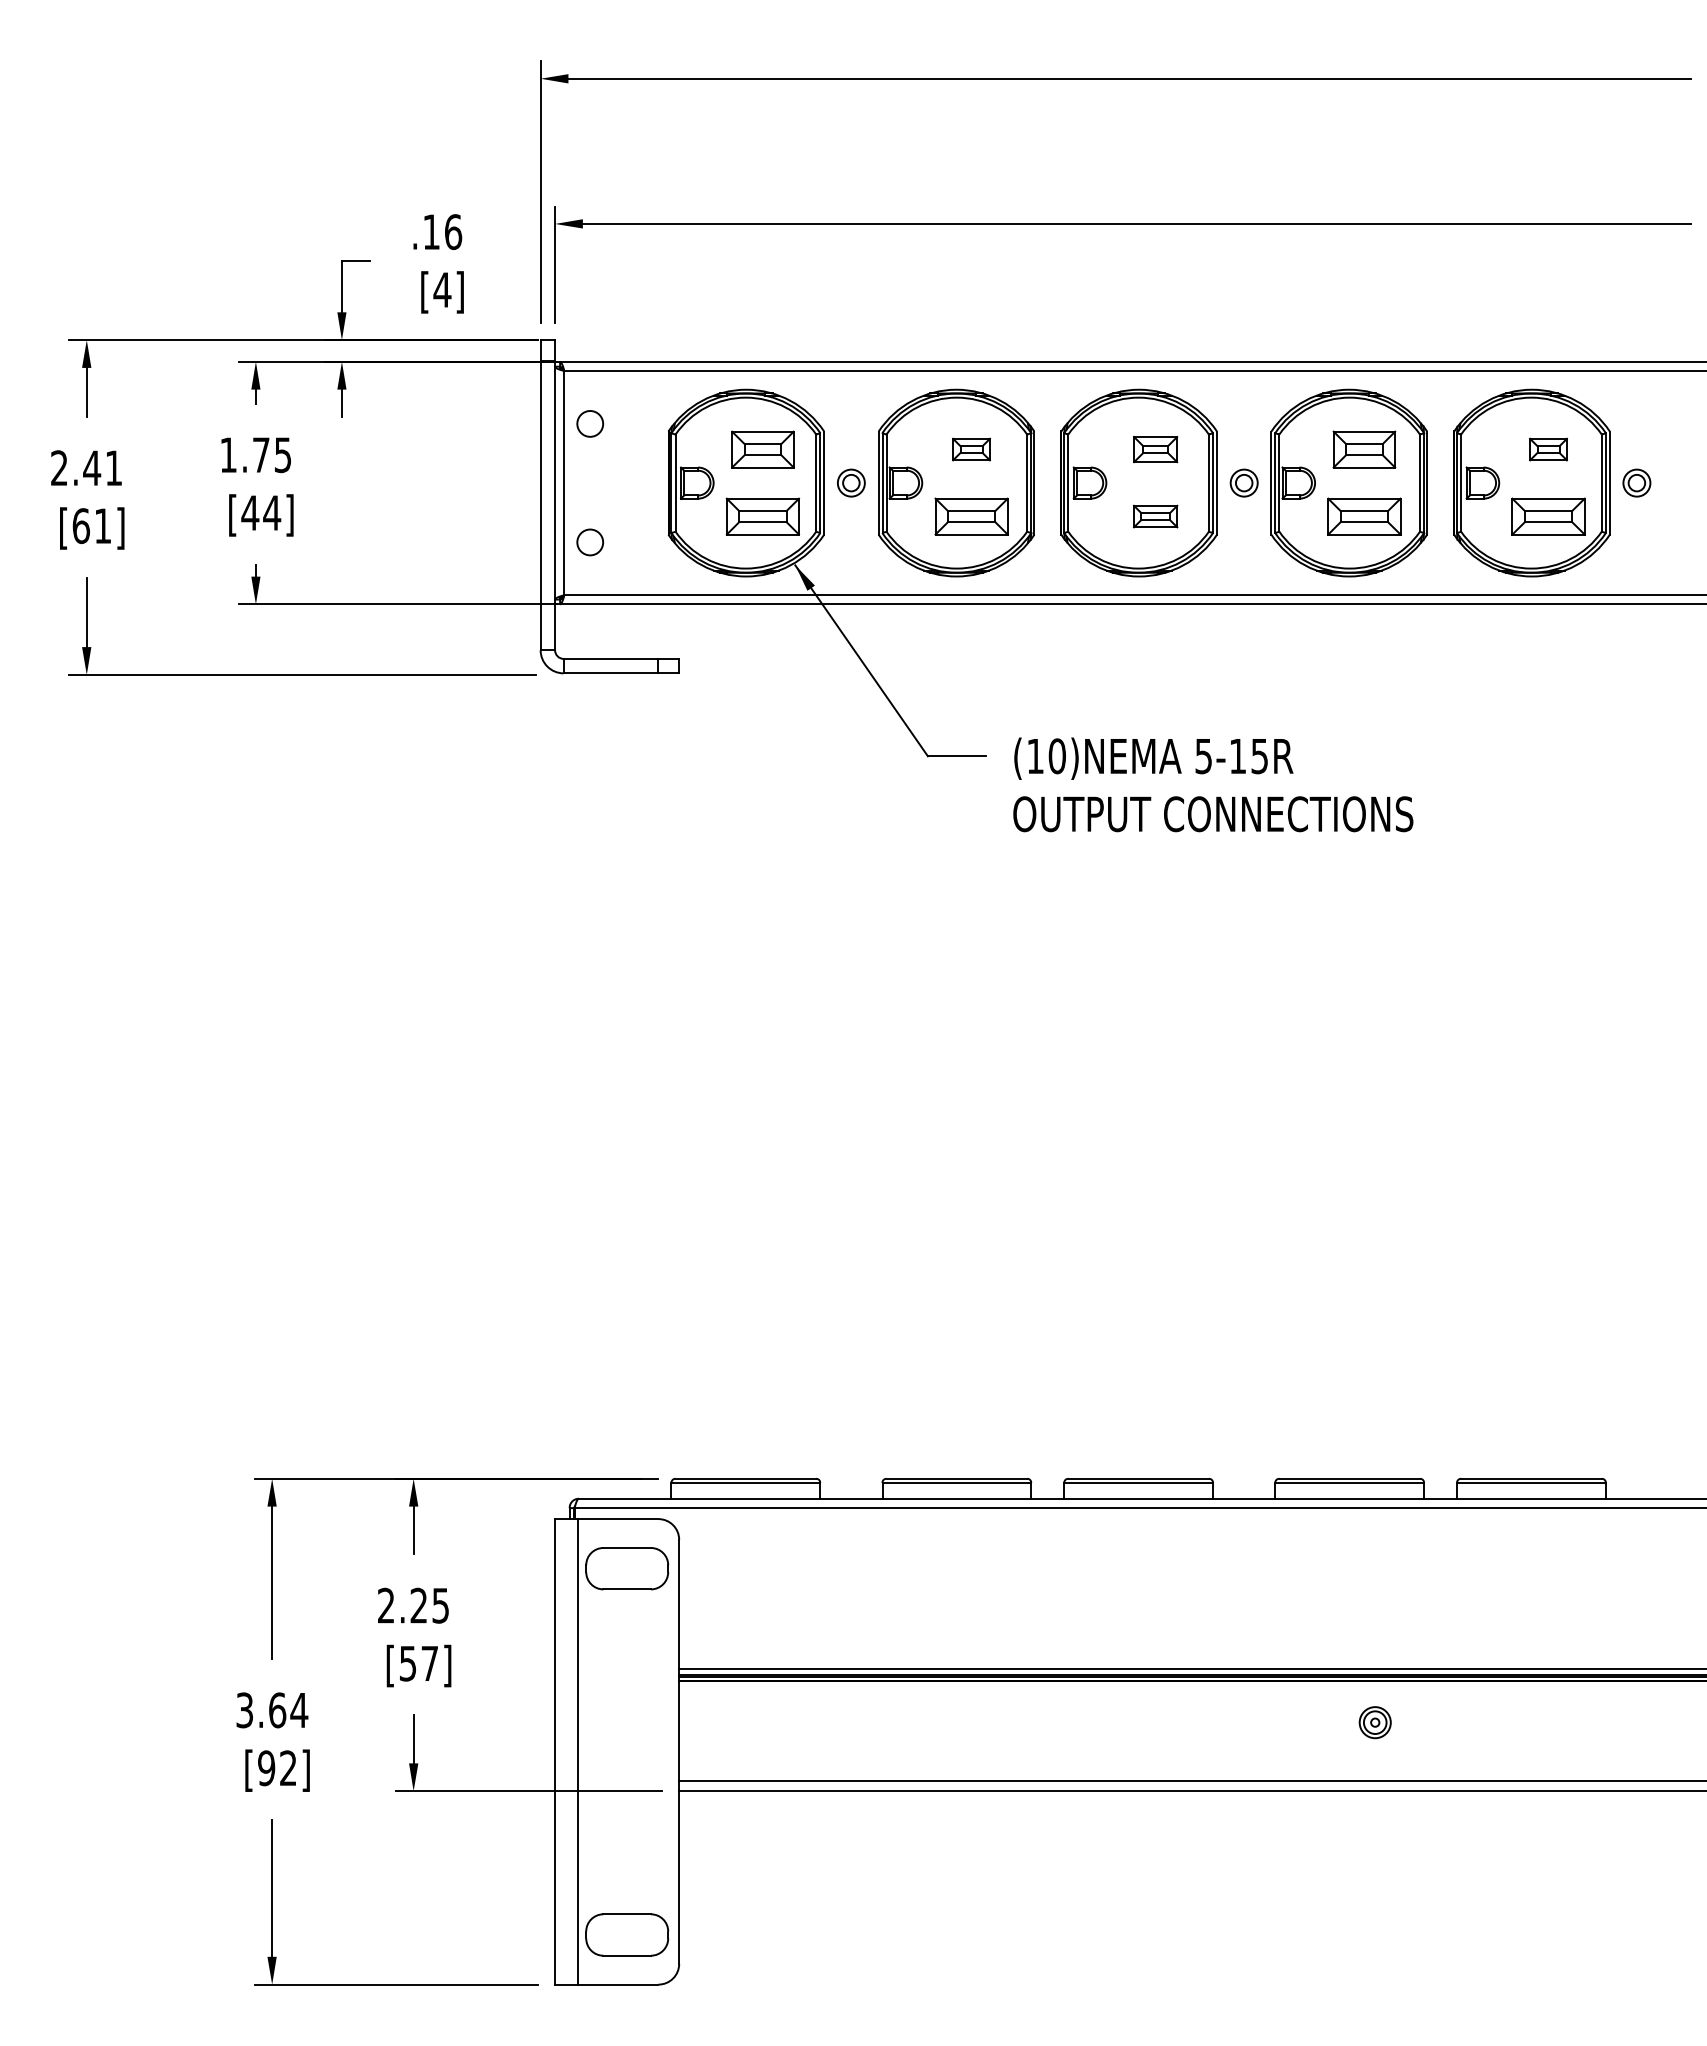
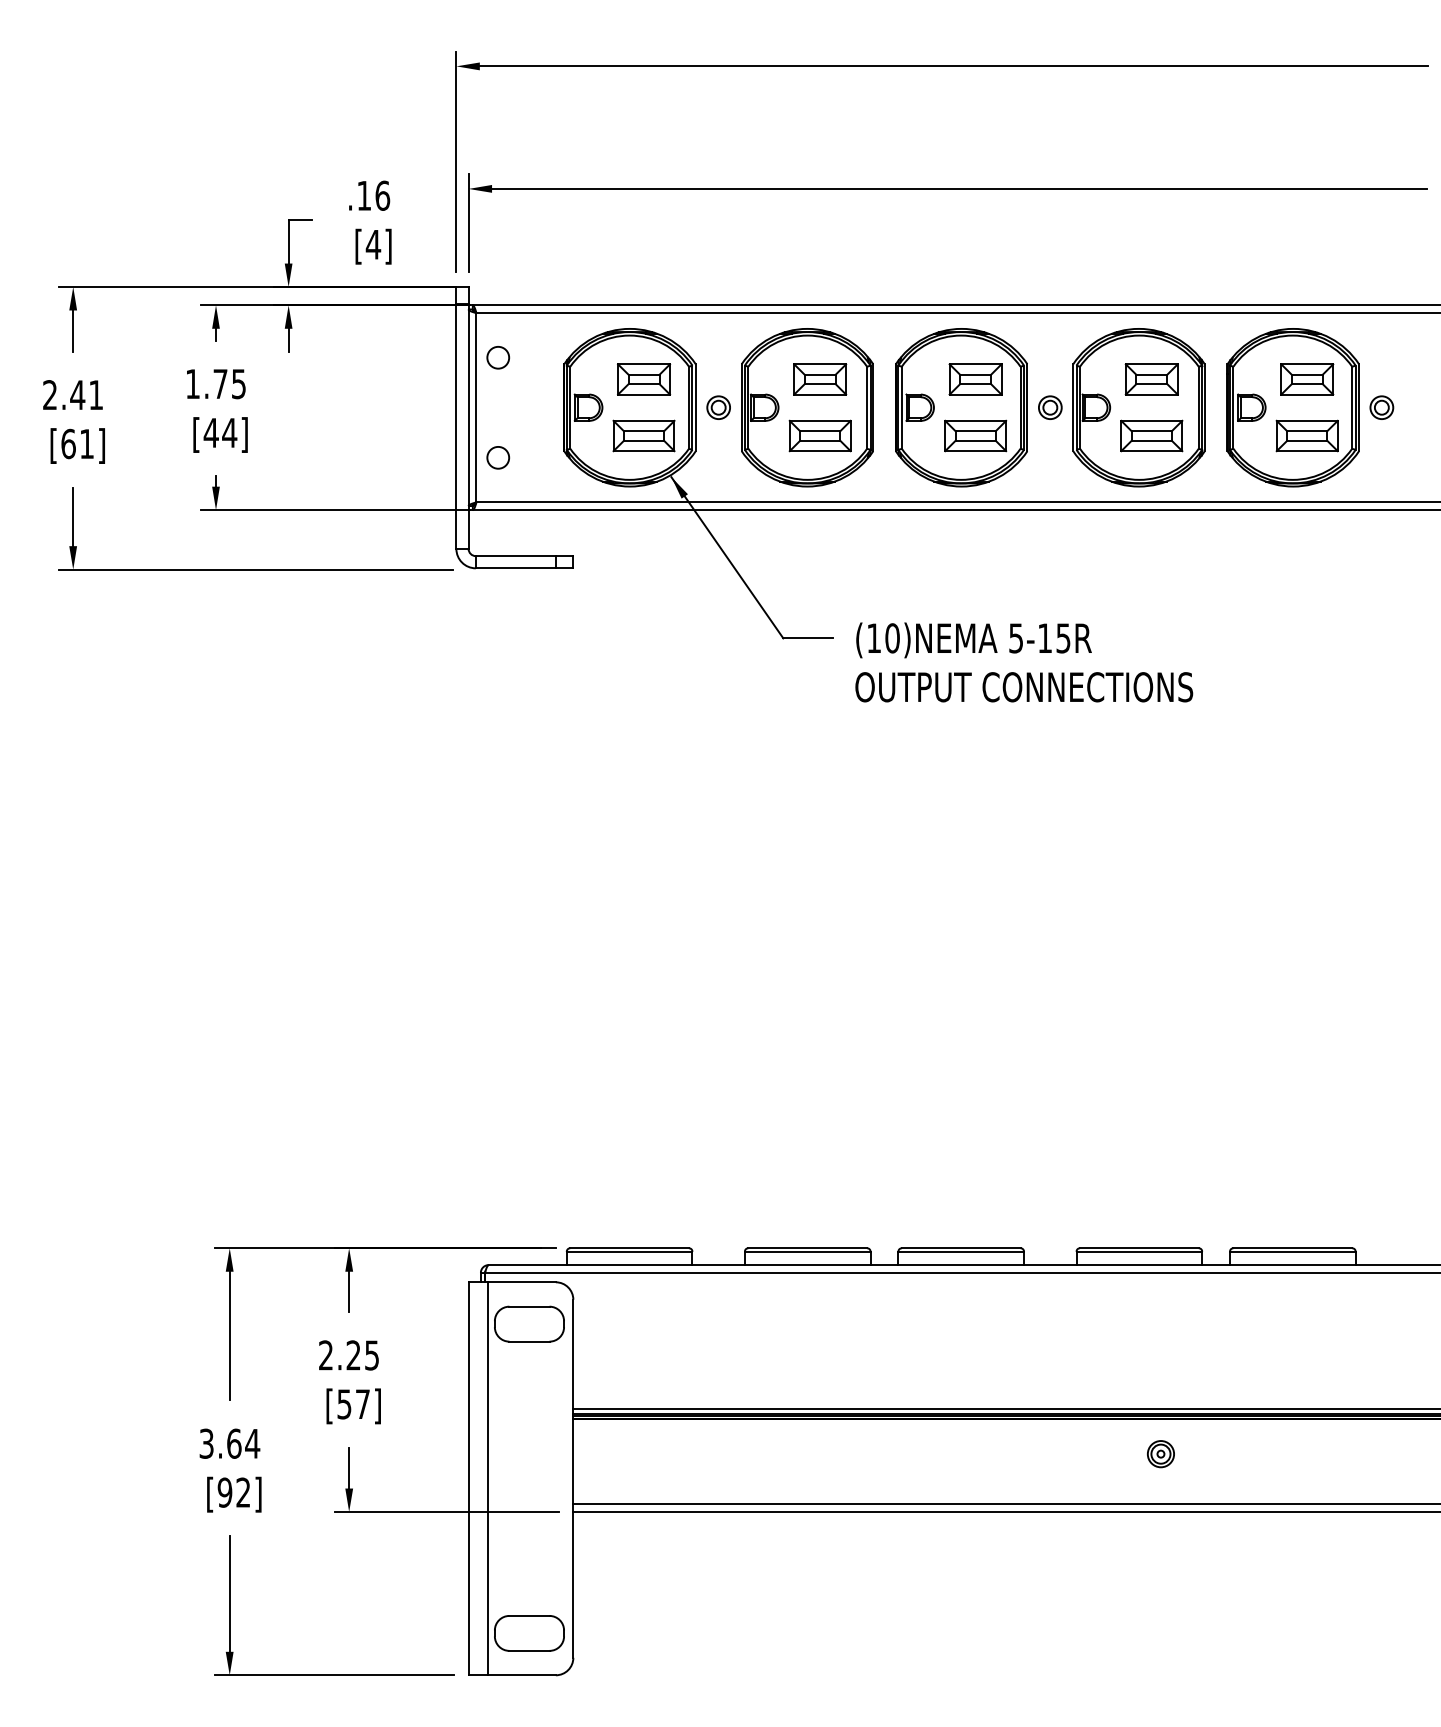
part: (971, 449) -> (820, 379), size x1.67
part: (1155, 449) -> (975, 379), size x1.43
part: (1548, 449) -> (1307, 379), size x1.67
part: (1155, 516) -> (975, 435), size x1.67

